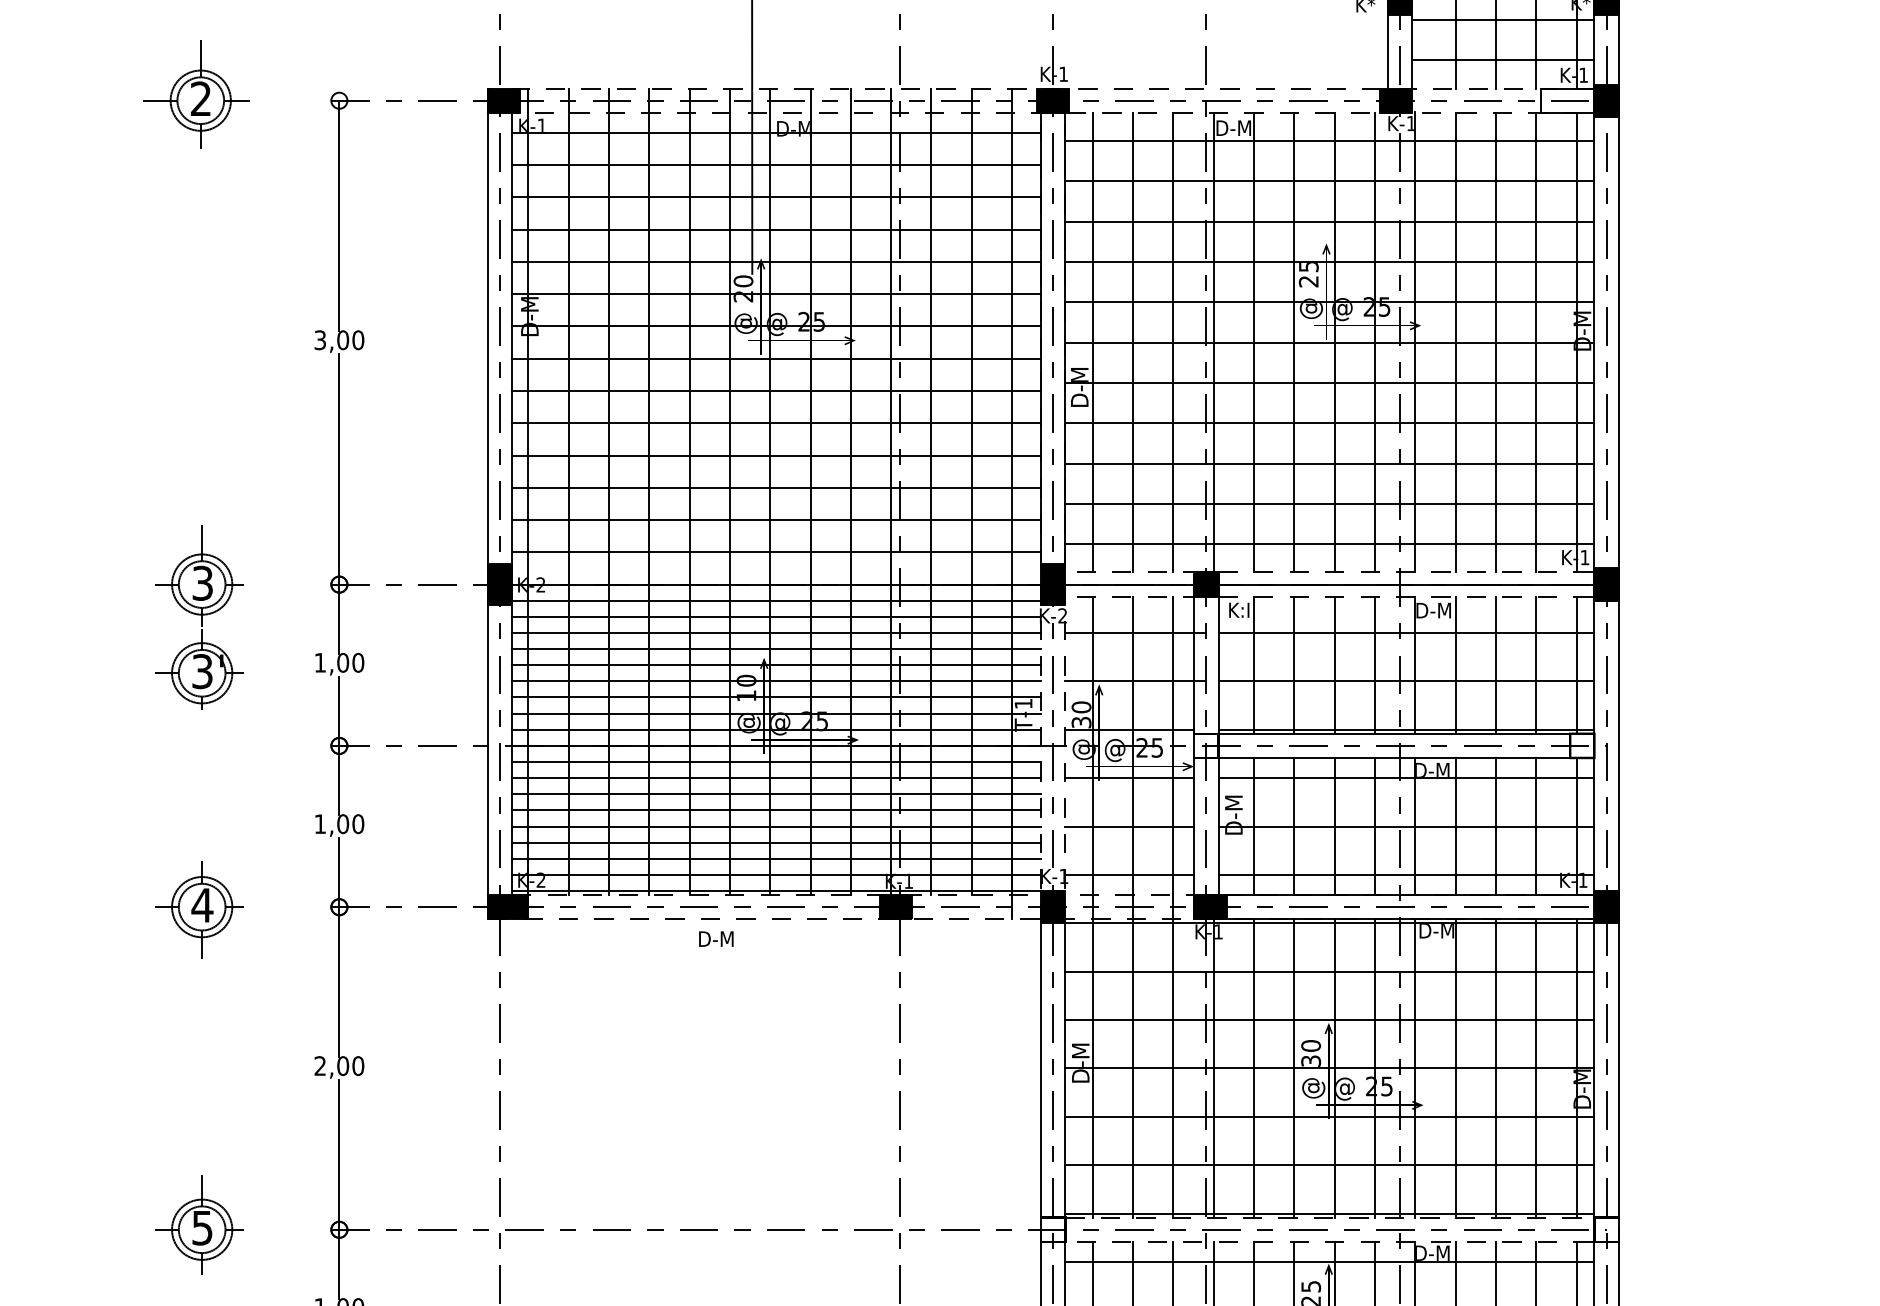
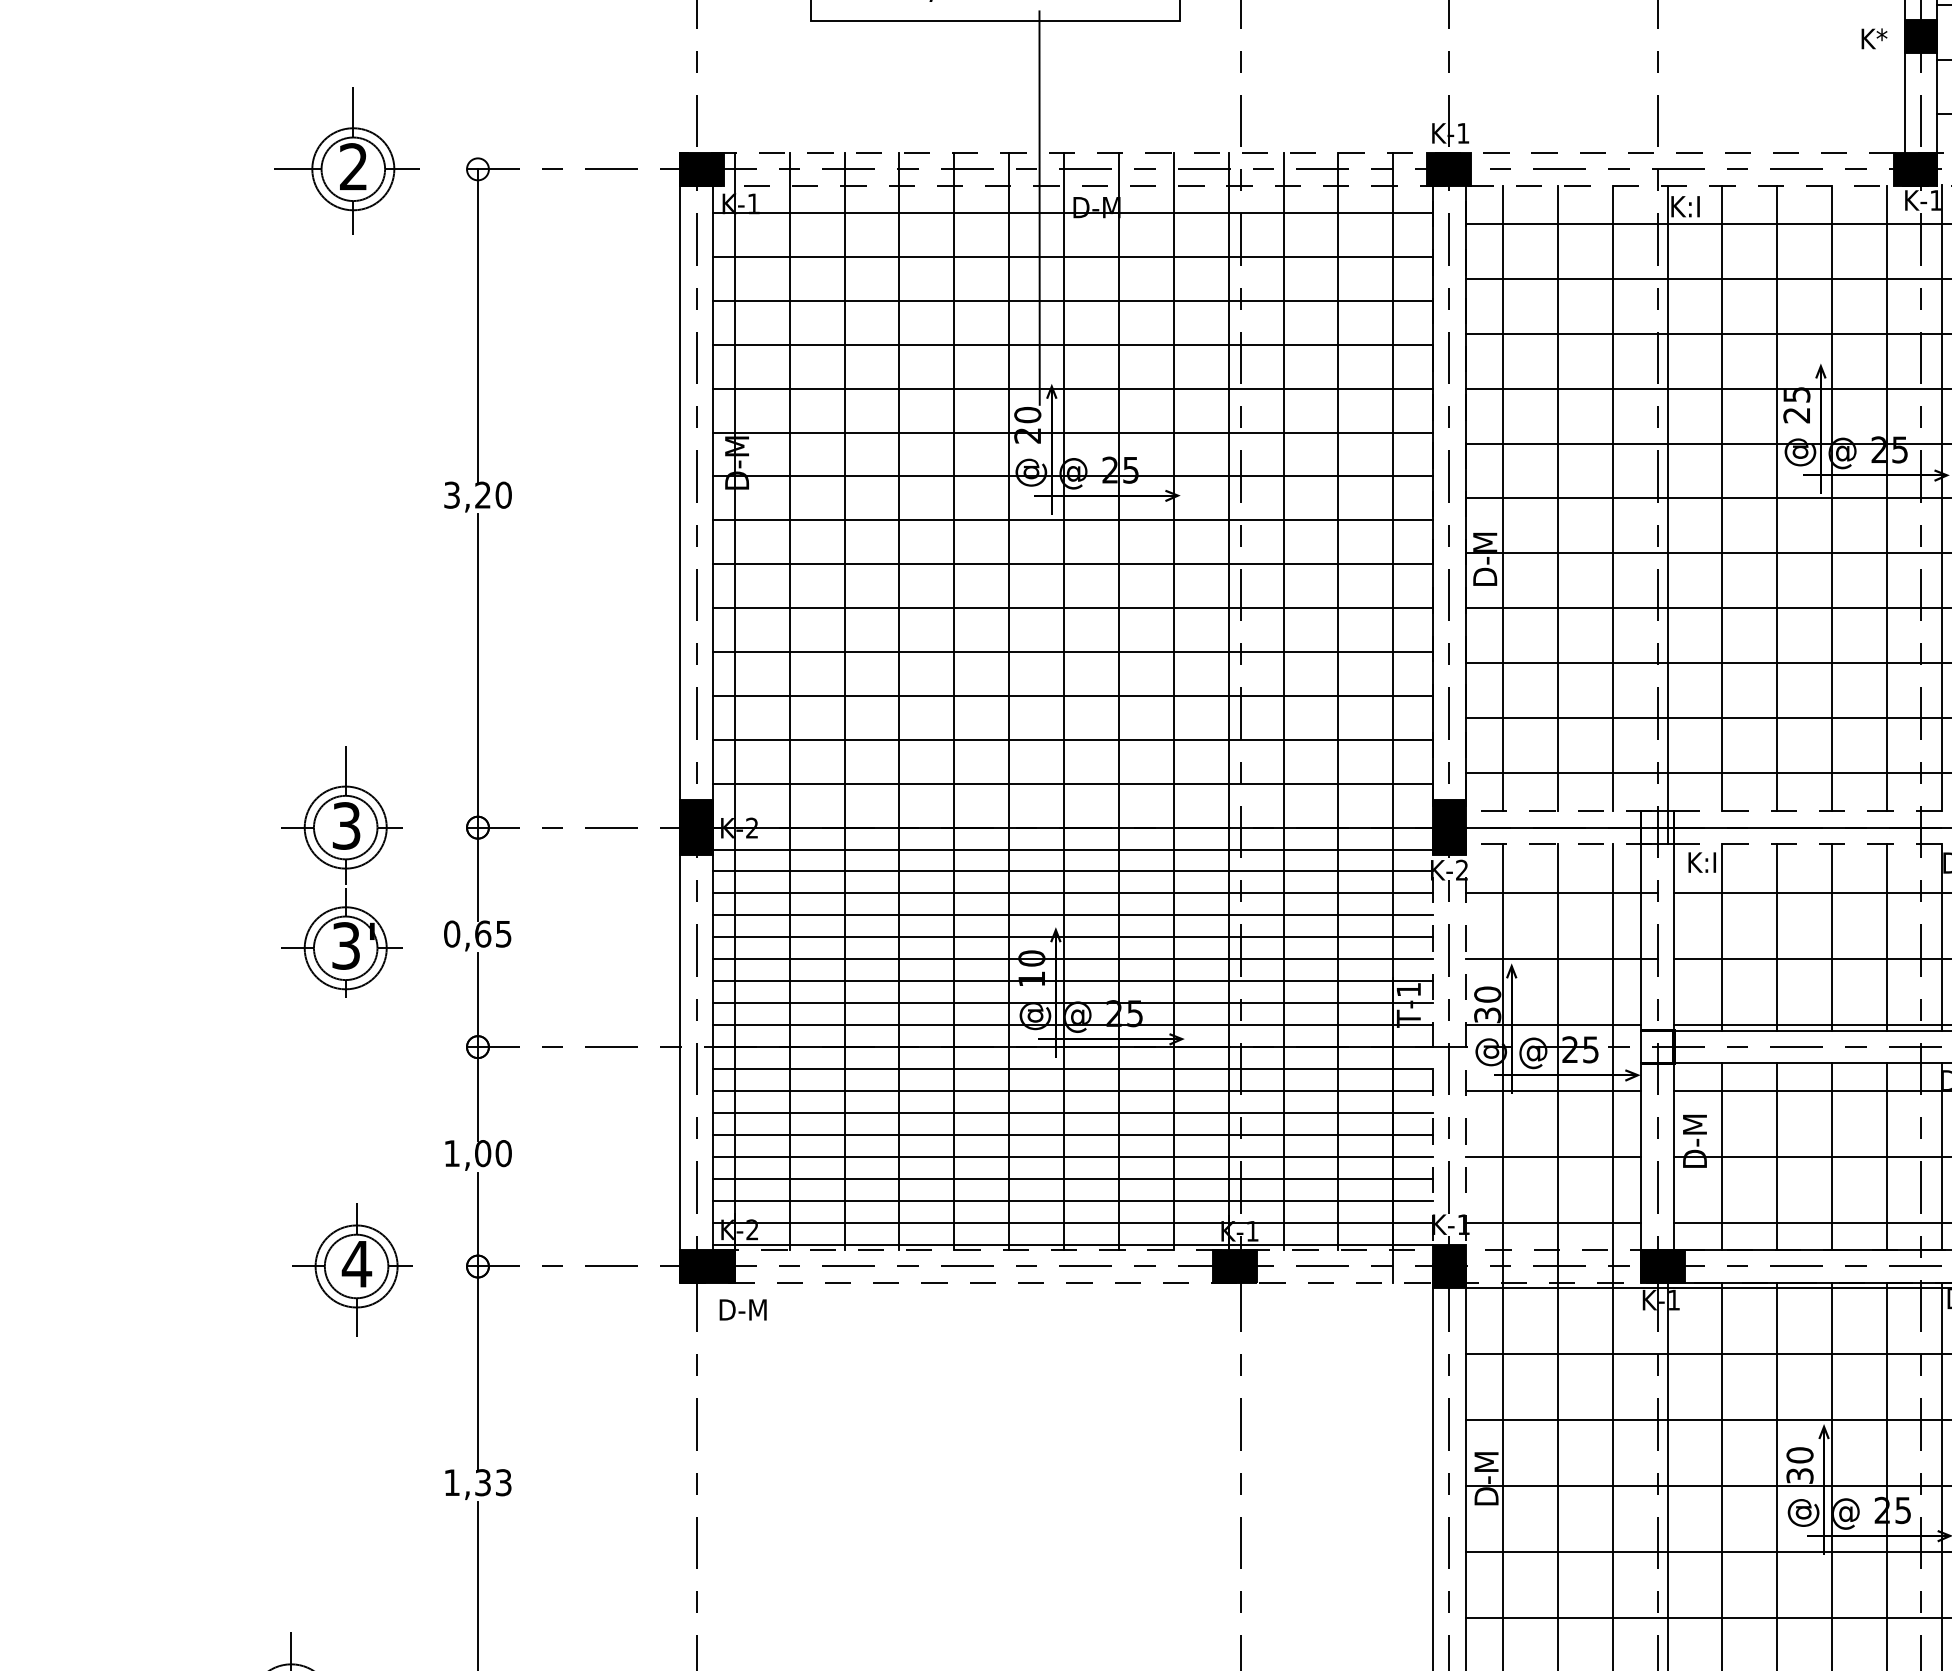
part: (196, 94) -> (347, 160), moved
text: (1234, 127) -> (1695, 205), D-M -> K:I
text: (343, 340) -> (483, 495), 3,00 -> 3,20
fill: (1206, 584) -> (1657, 827), removed
part: (199, 617) -> (342, 872), moved
text: (339, 662) -> (478, 933), 1,00 -> 0,65
part: (199, 909) -> (352, 1269), moved
text: (716, 938) -> (743, 1309), moved
text: (339, 1066) -> (478, 1483), 2,00 -> 1,33

